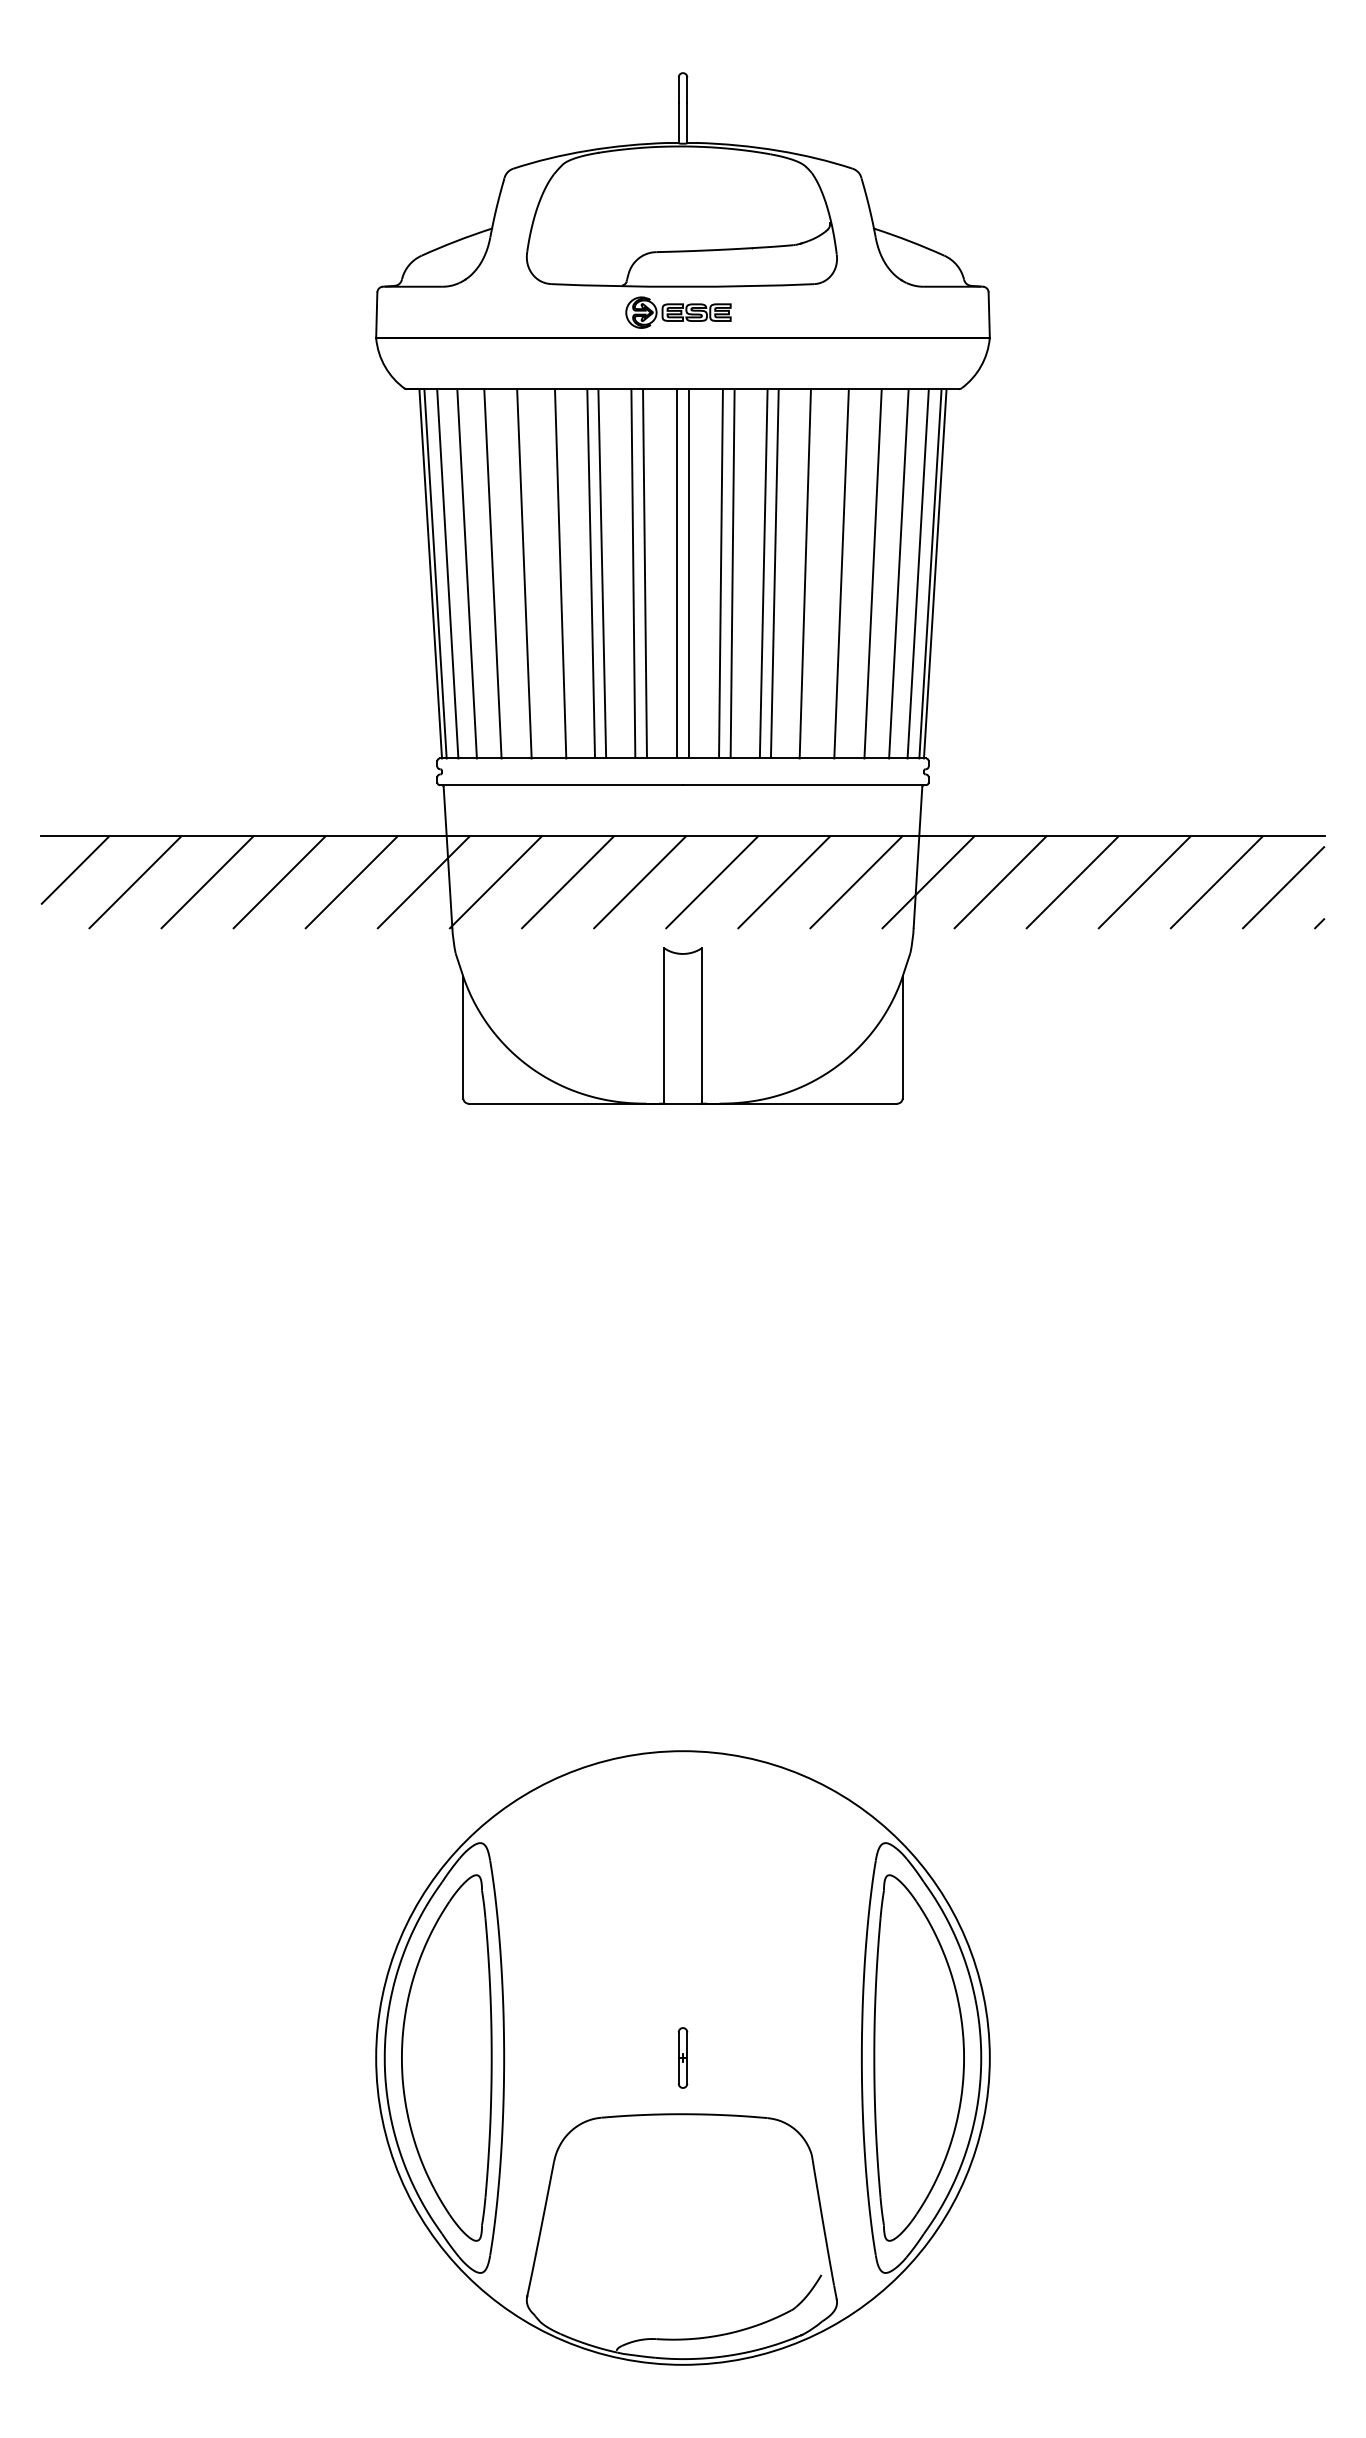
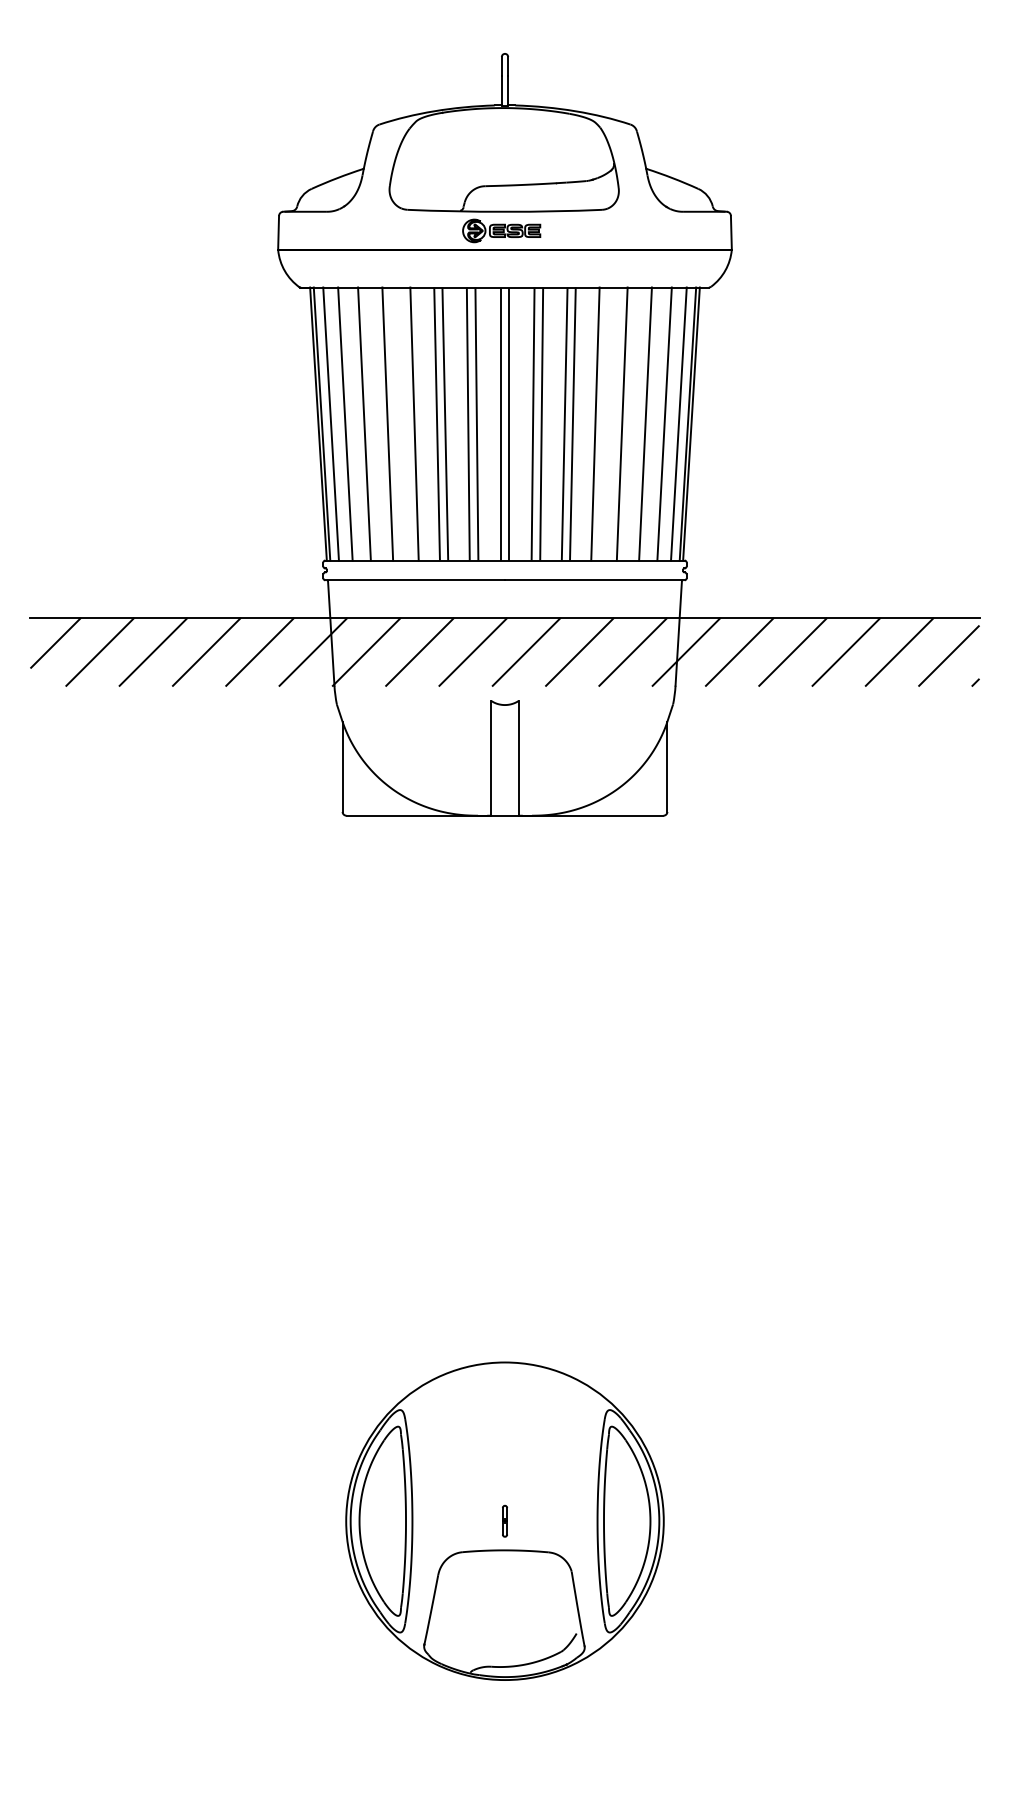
part: (682, 2057) -> (504, 1520), size x0.7

